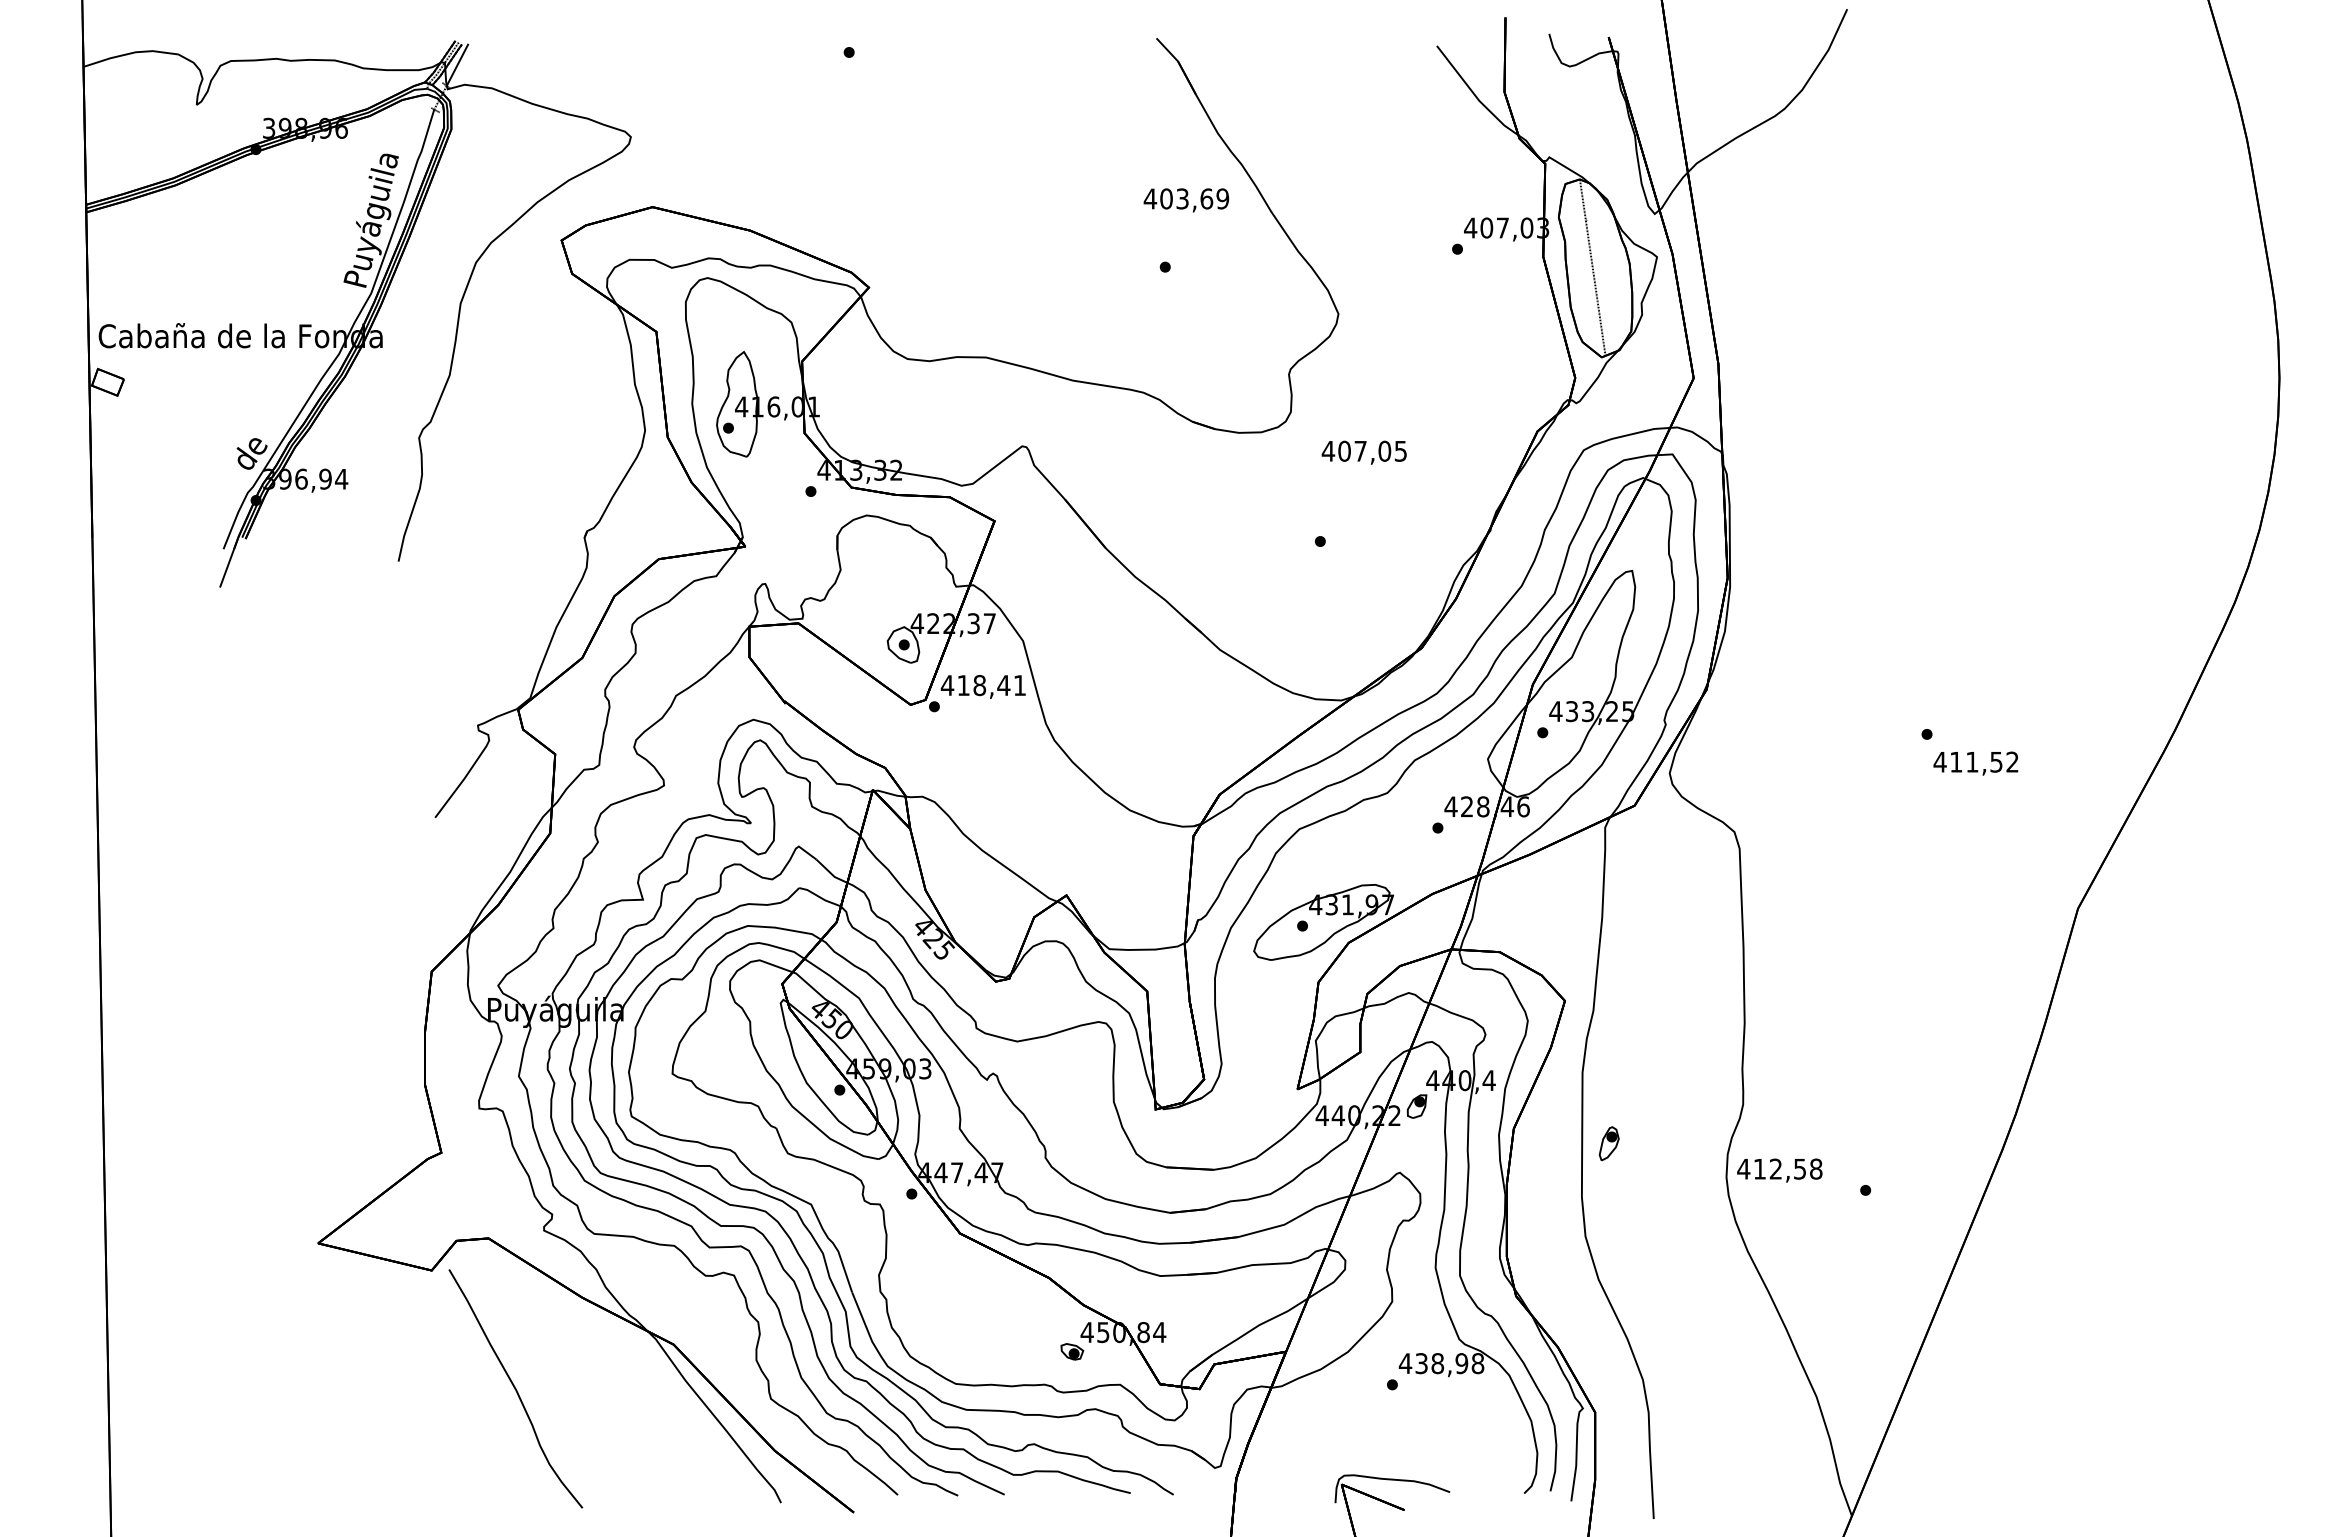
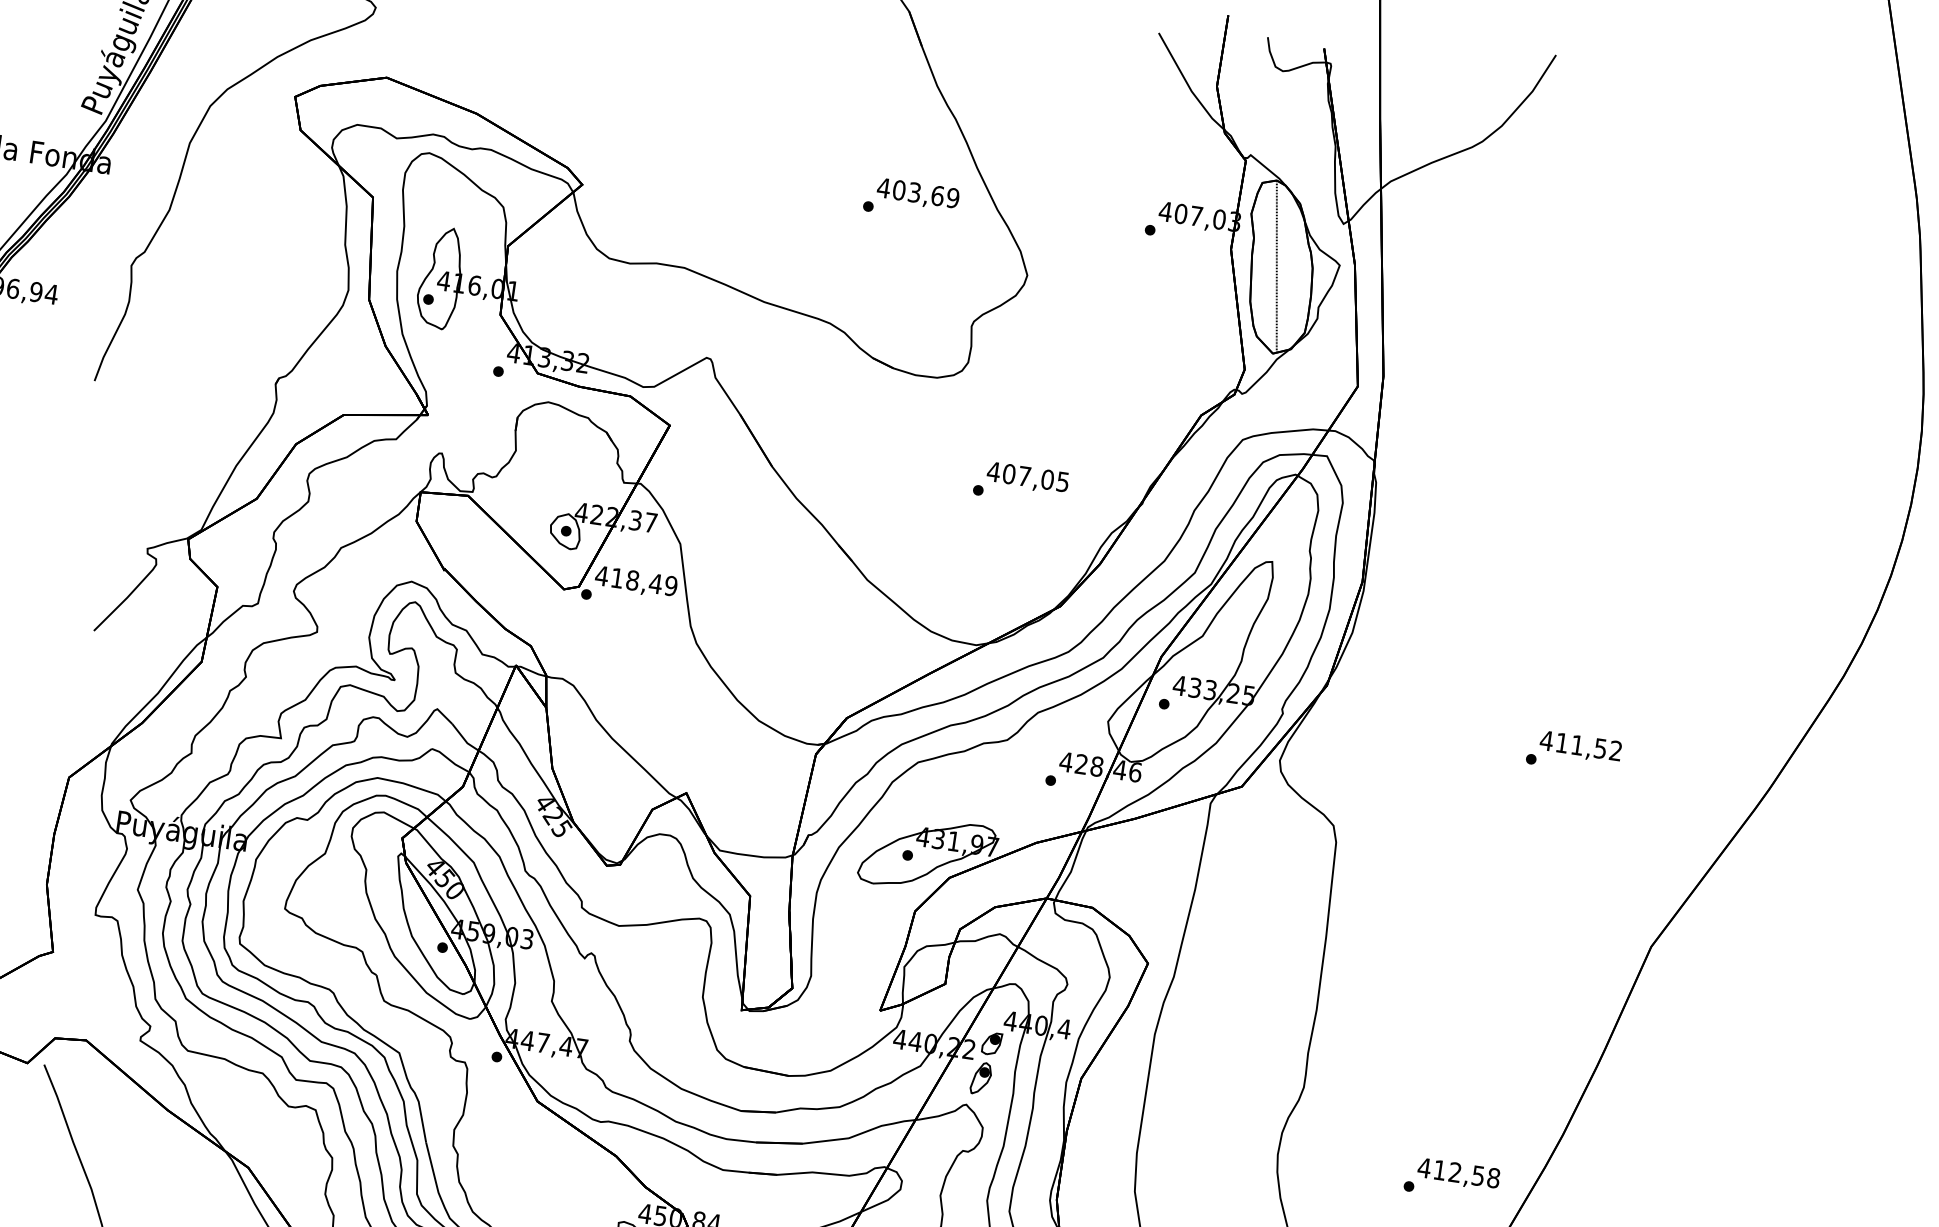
text: (1186, 200) -> (918, 194), moved
text: (1363, 452) -> (1027, 477), moved
text: (1019, 685) -> (670, 586), 418,41 -> 418,49
text: (1975, 763) -> (1580, 747), moved
part: (1608, 1143) -> (980, 1078), moved
text: (1779, 1170) -> (1458, 1174), moved

